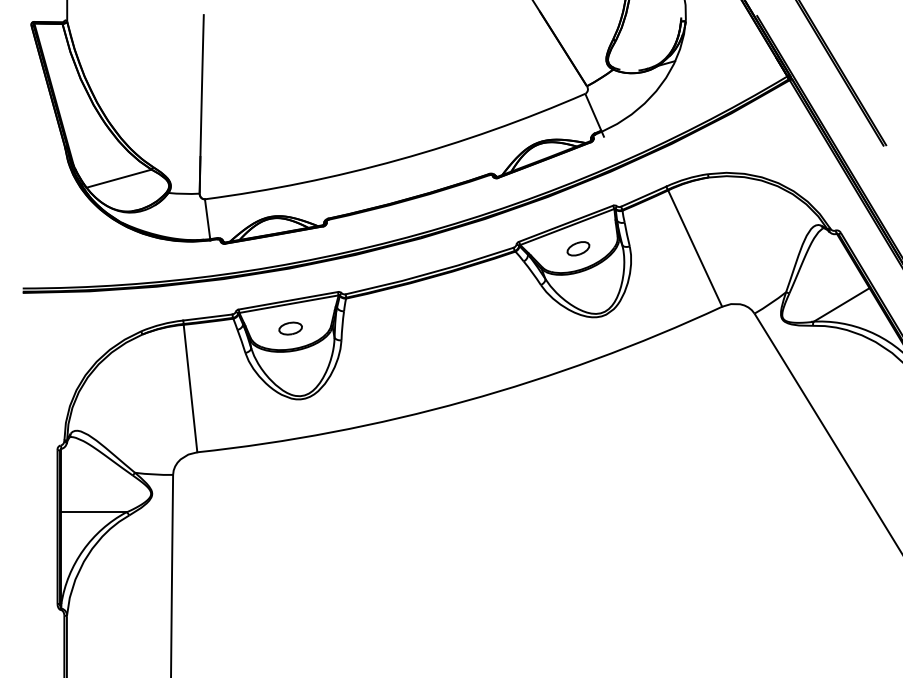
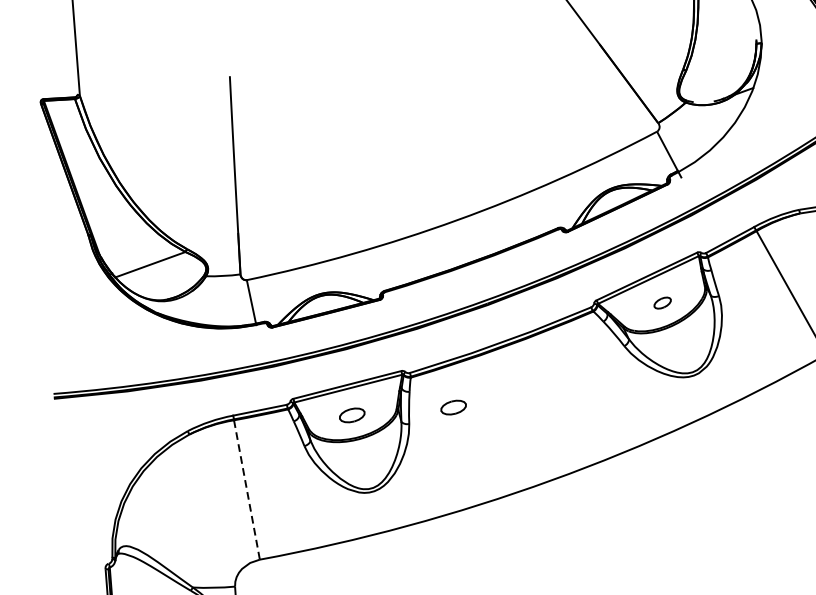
part: (578, 248) -> (662, 302), size x0.7
part: (382, 328) -> (453, 407), added
line: (190, 389) -> (247, 491), solid -> dashed

